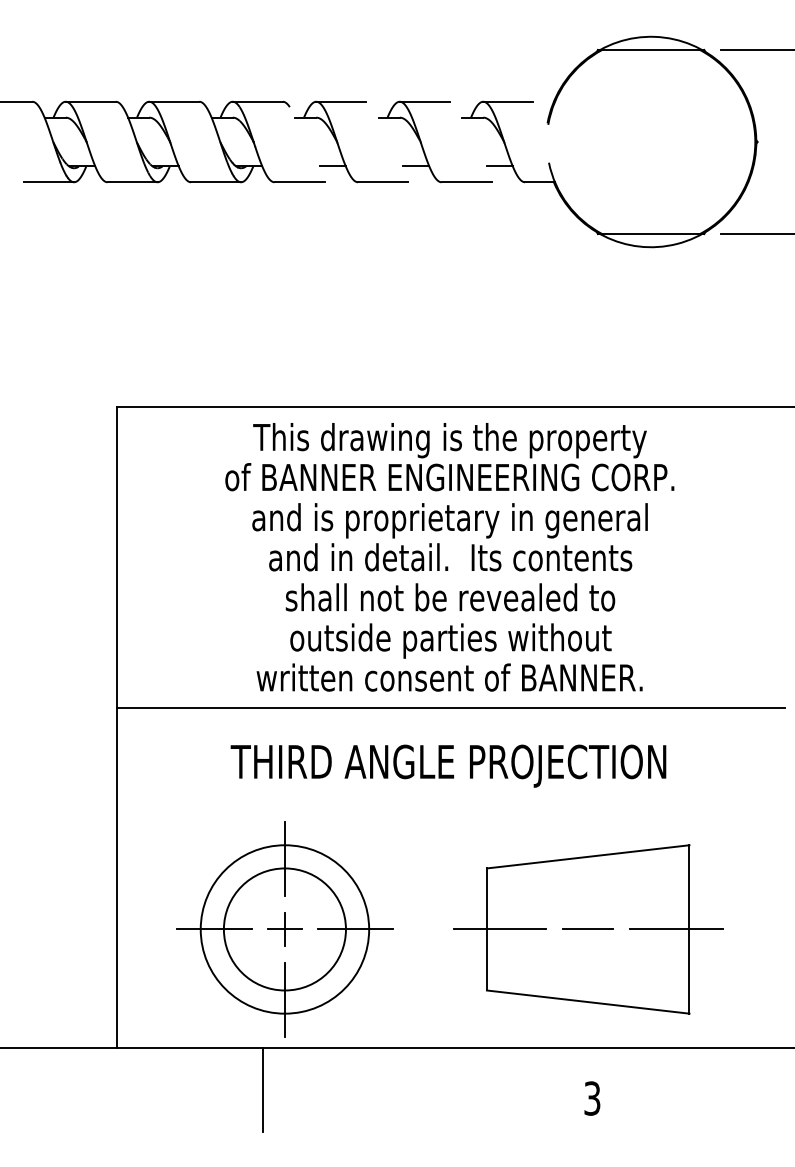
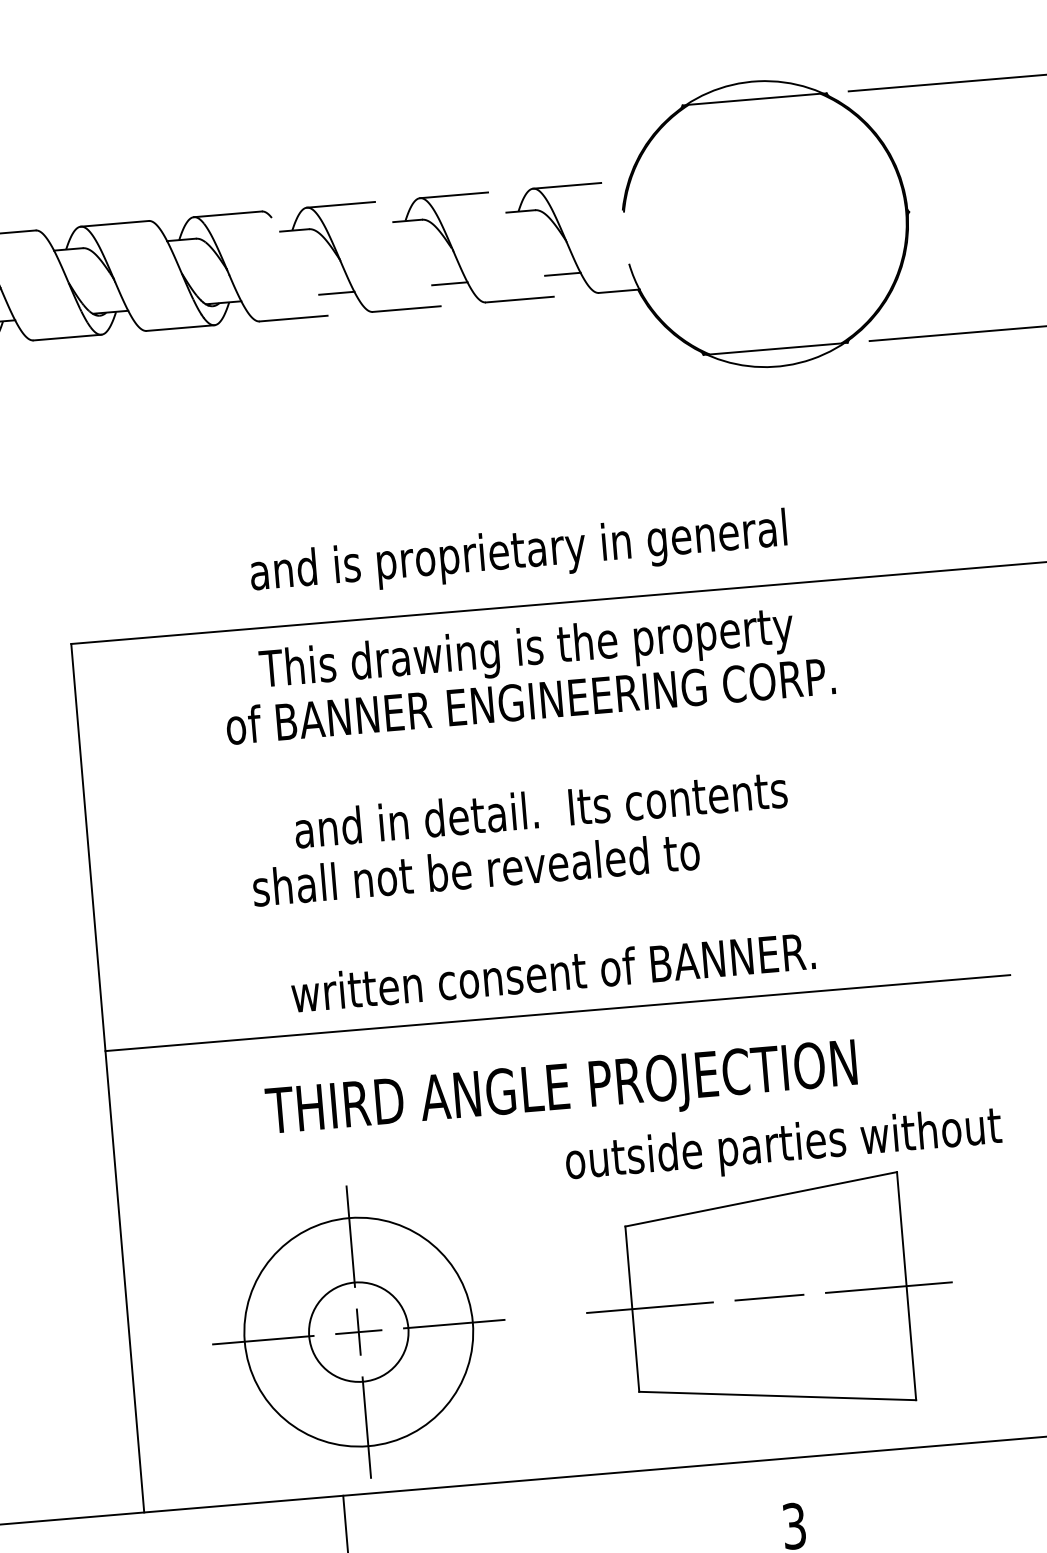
text: (449, 520) -> (517, 553), moved
text: (450, 597) -> (476, 869), moved
text: (450, 640) -> (783, 1146), moved
circle: (284, 929) -> (358, 1332), size x0.6

